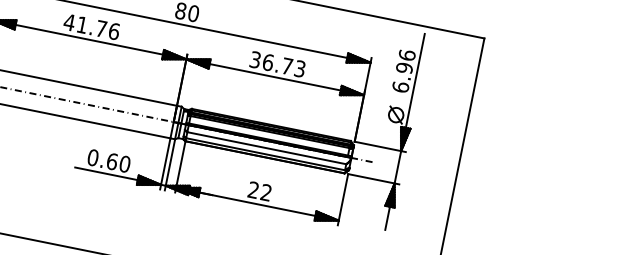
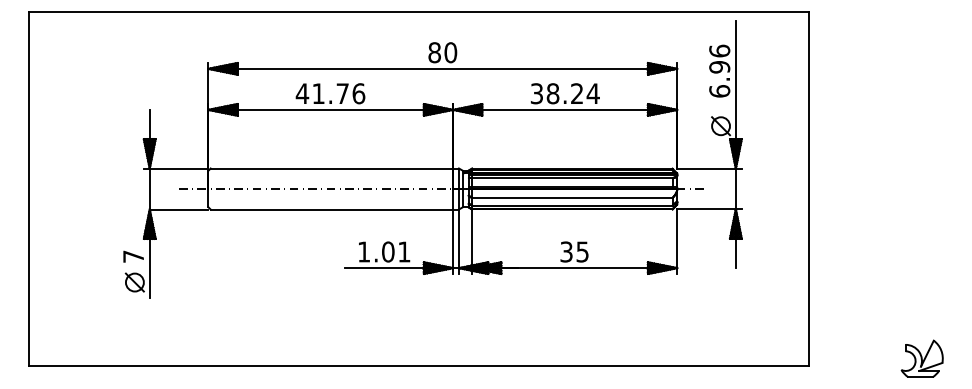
text: (283, 65) -> (572, 93), 36.73 -> 38.24
text: (108, 160) -> (383, 251), 0.60 -> 1.01
text: (259, 191) -> (574, 251), 22 -> 35

